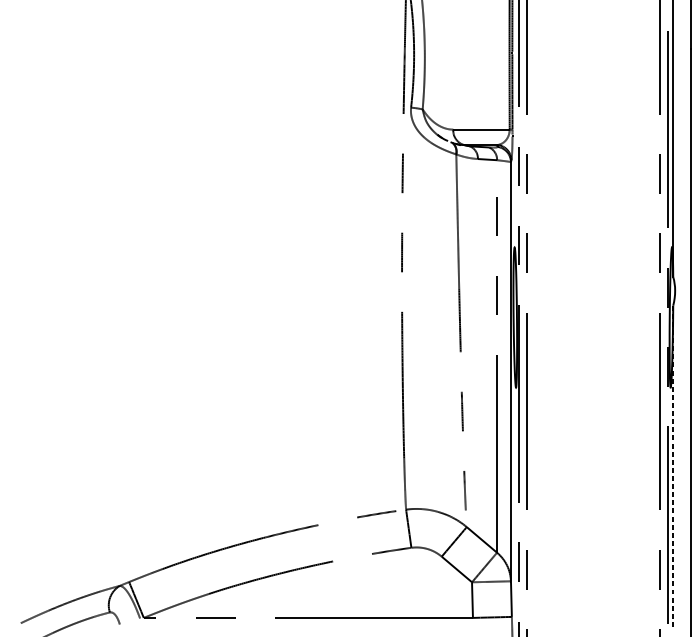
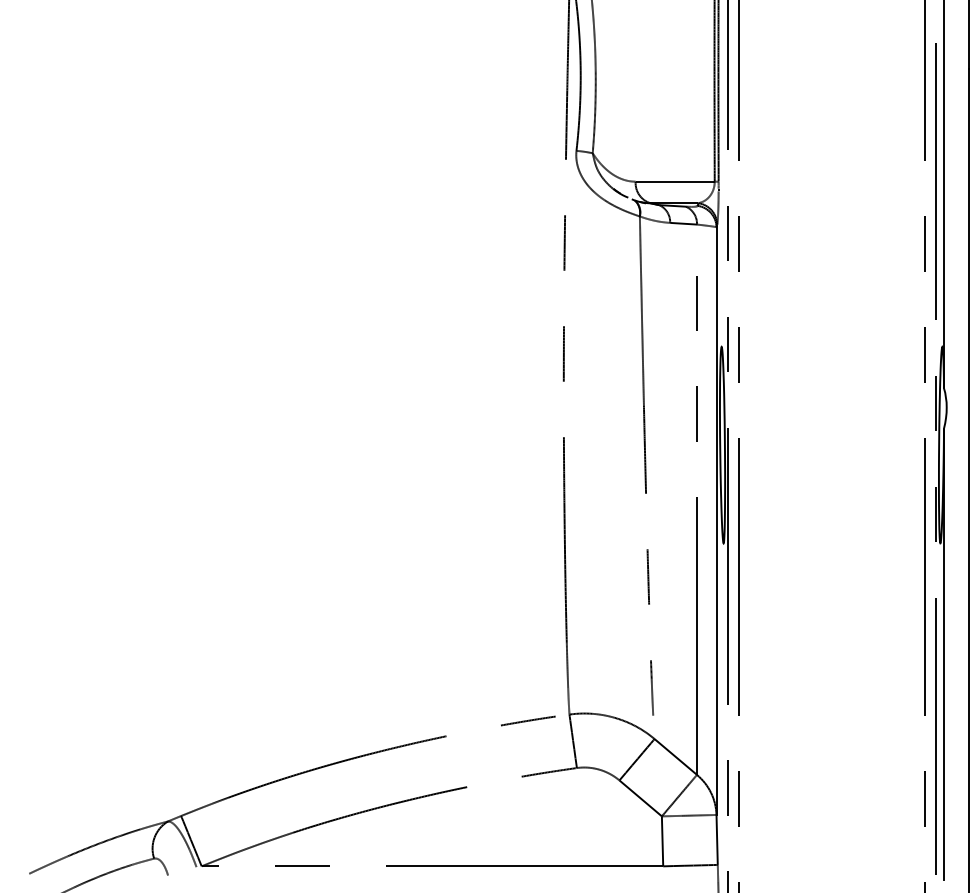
line: (673, 466) -> (944, 654), dashed -> solid

